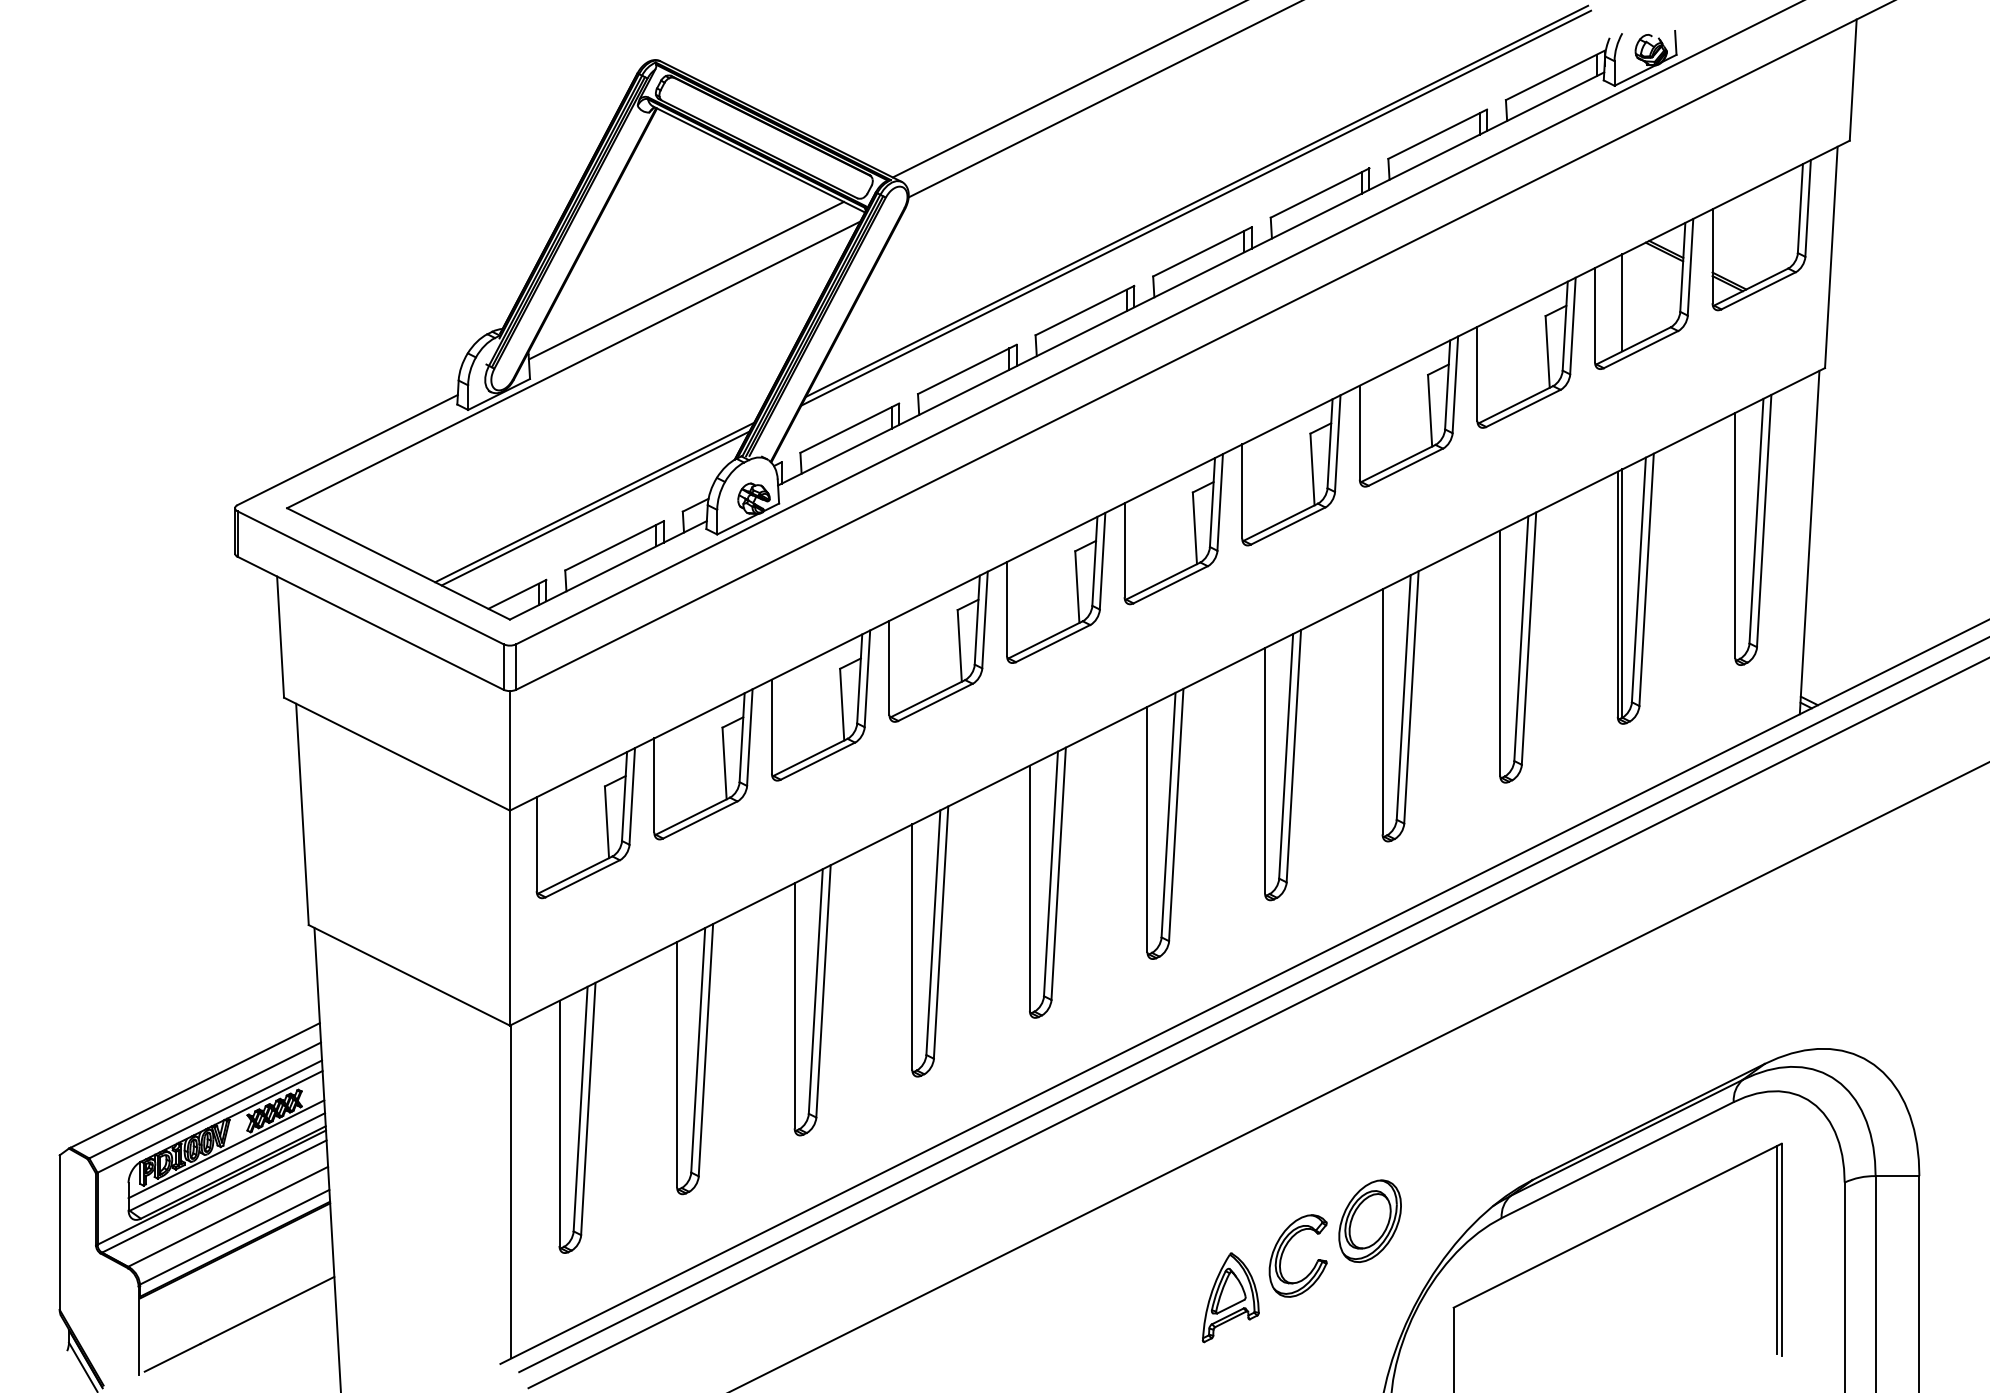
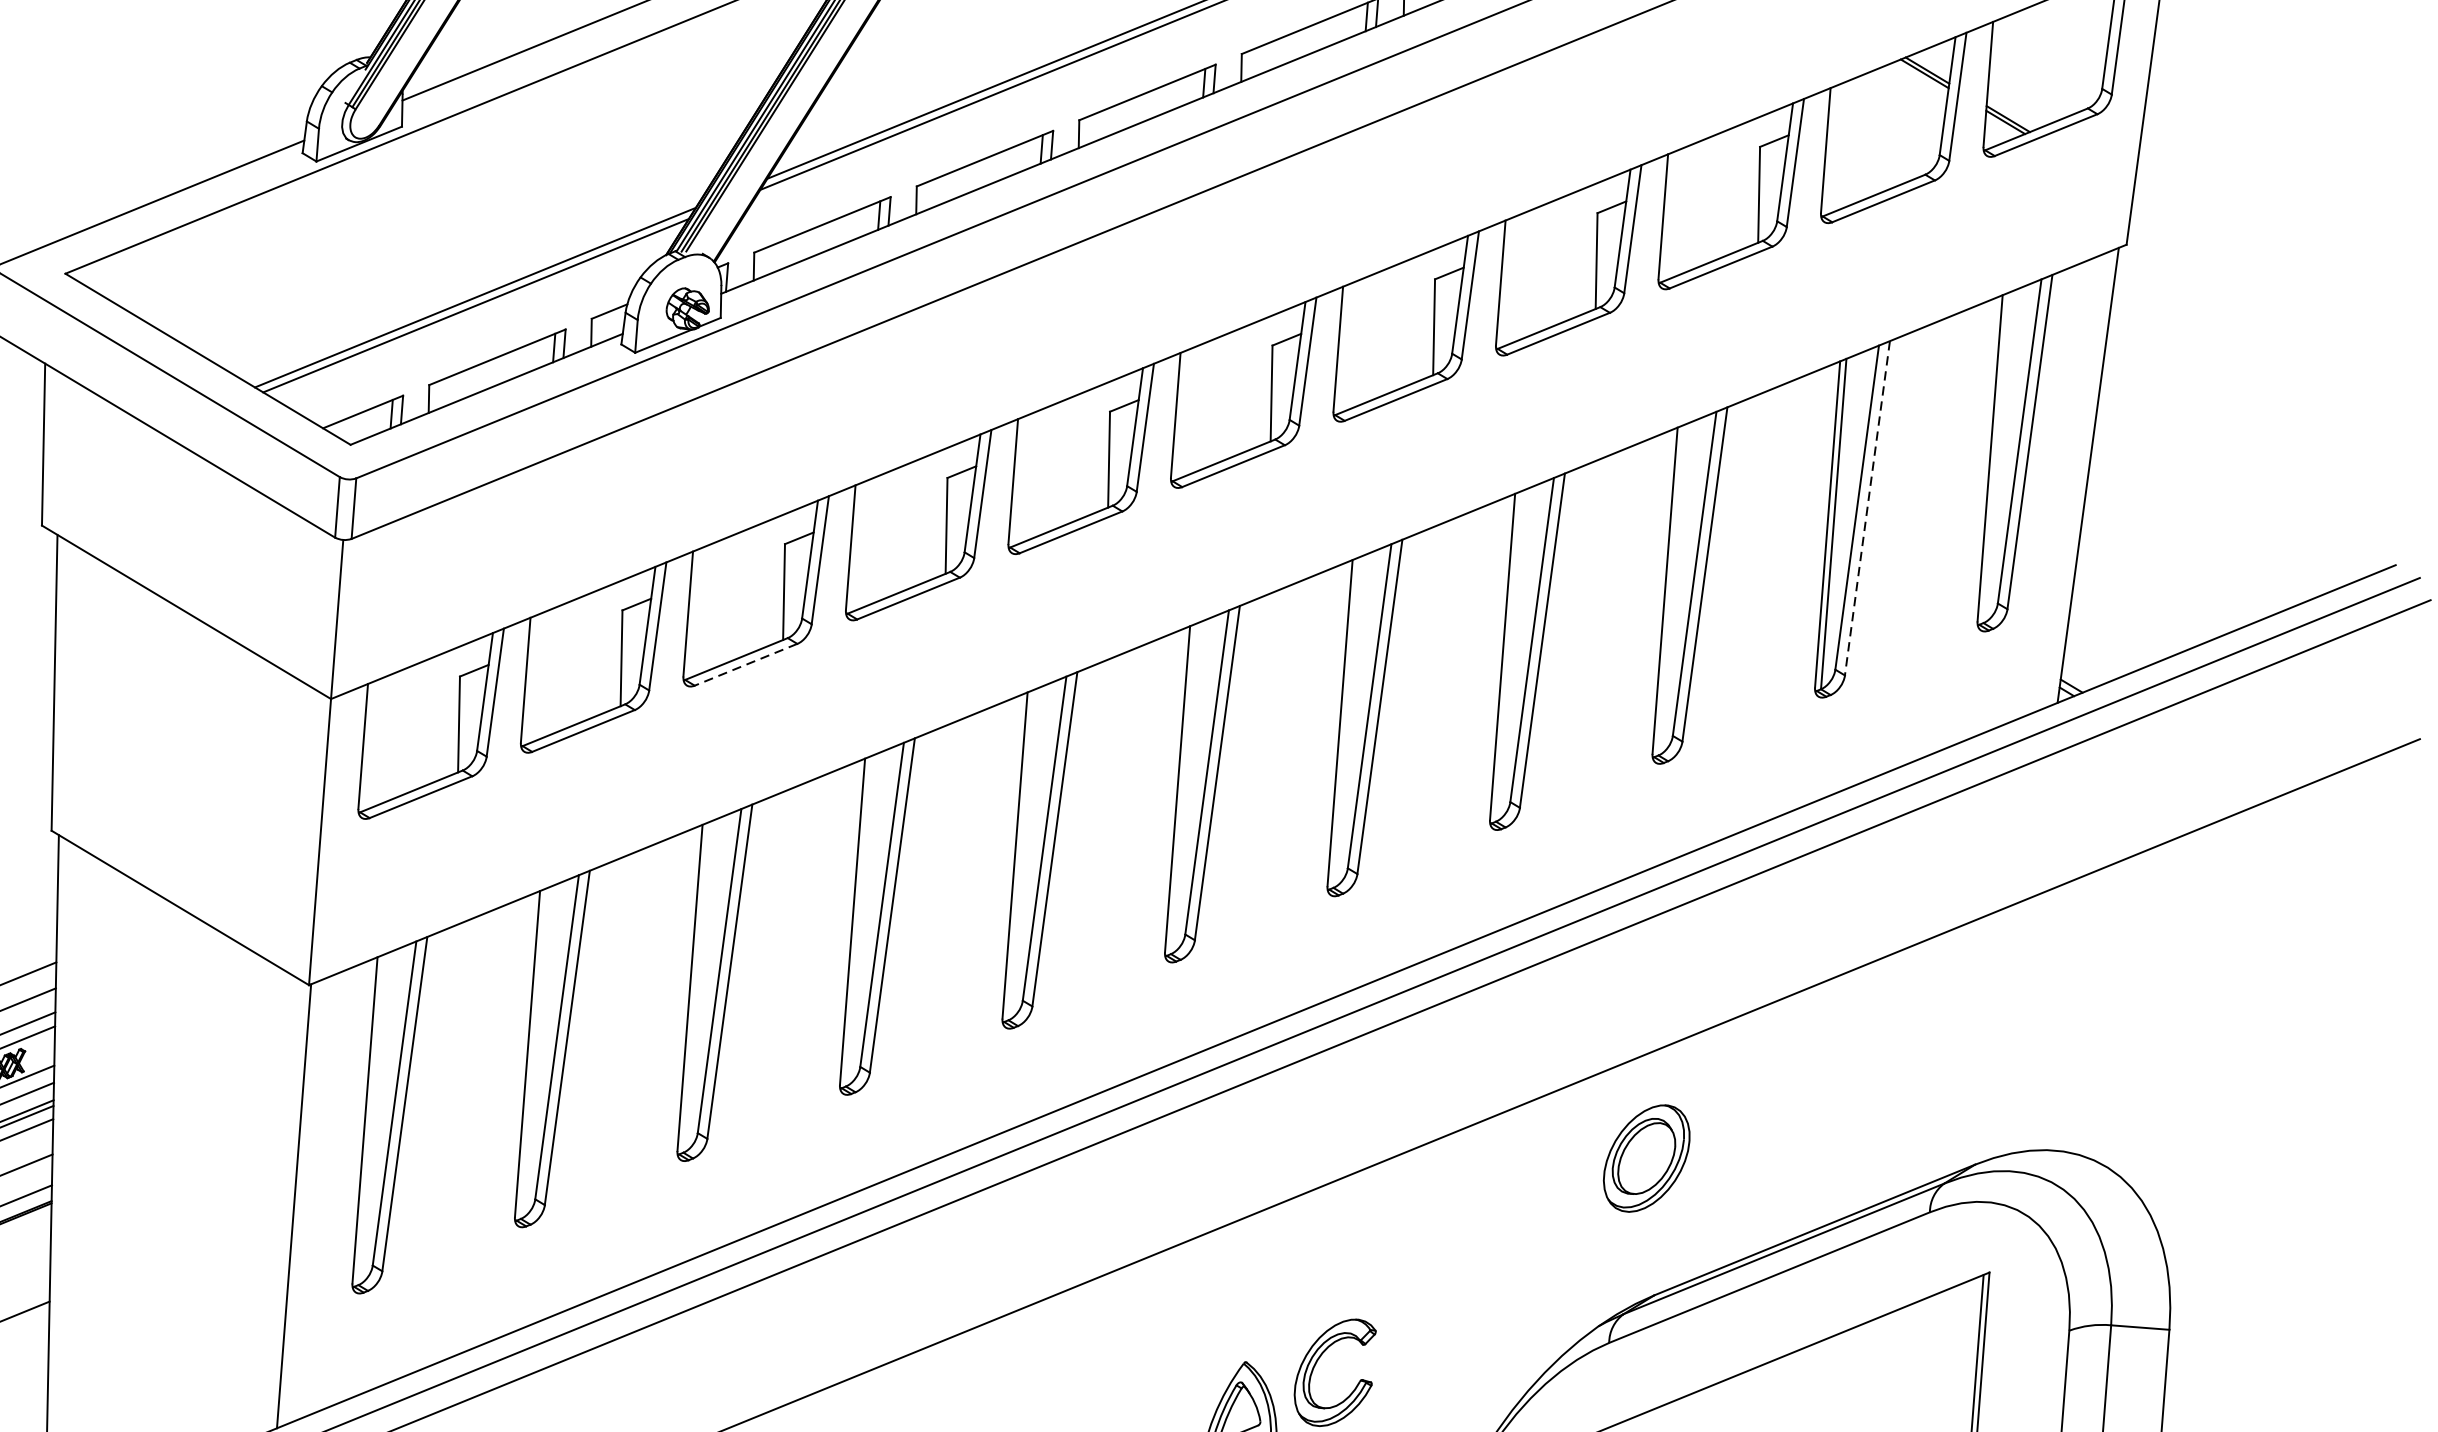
line: (1622, 302) -> (1863, 136), removed
line: (1646, 580) -> (1867, 509), solid -> dashed
line: (817, 761) -> (745, 665), solid -> dashed
part: (1369, 1220) -> (1645, 1157), moved

